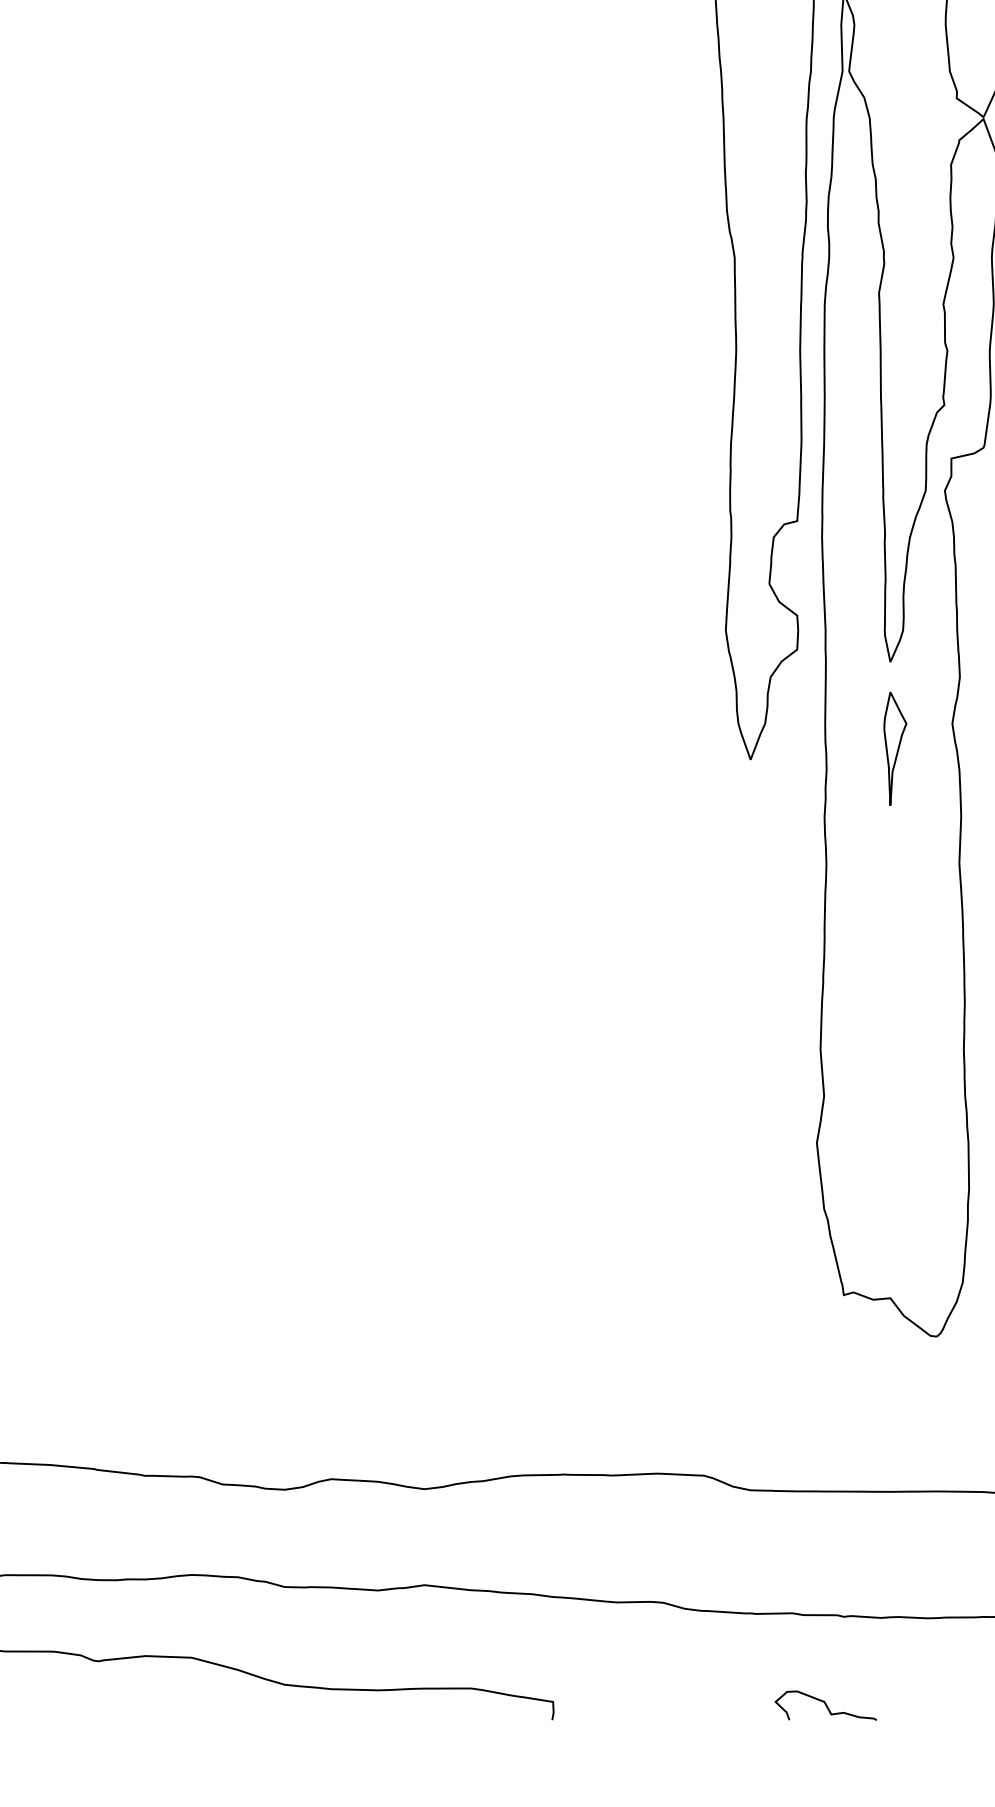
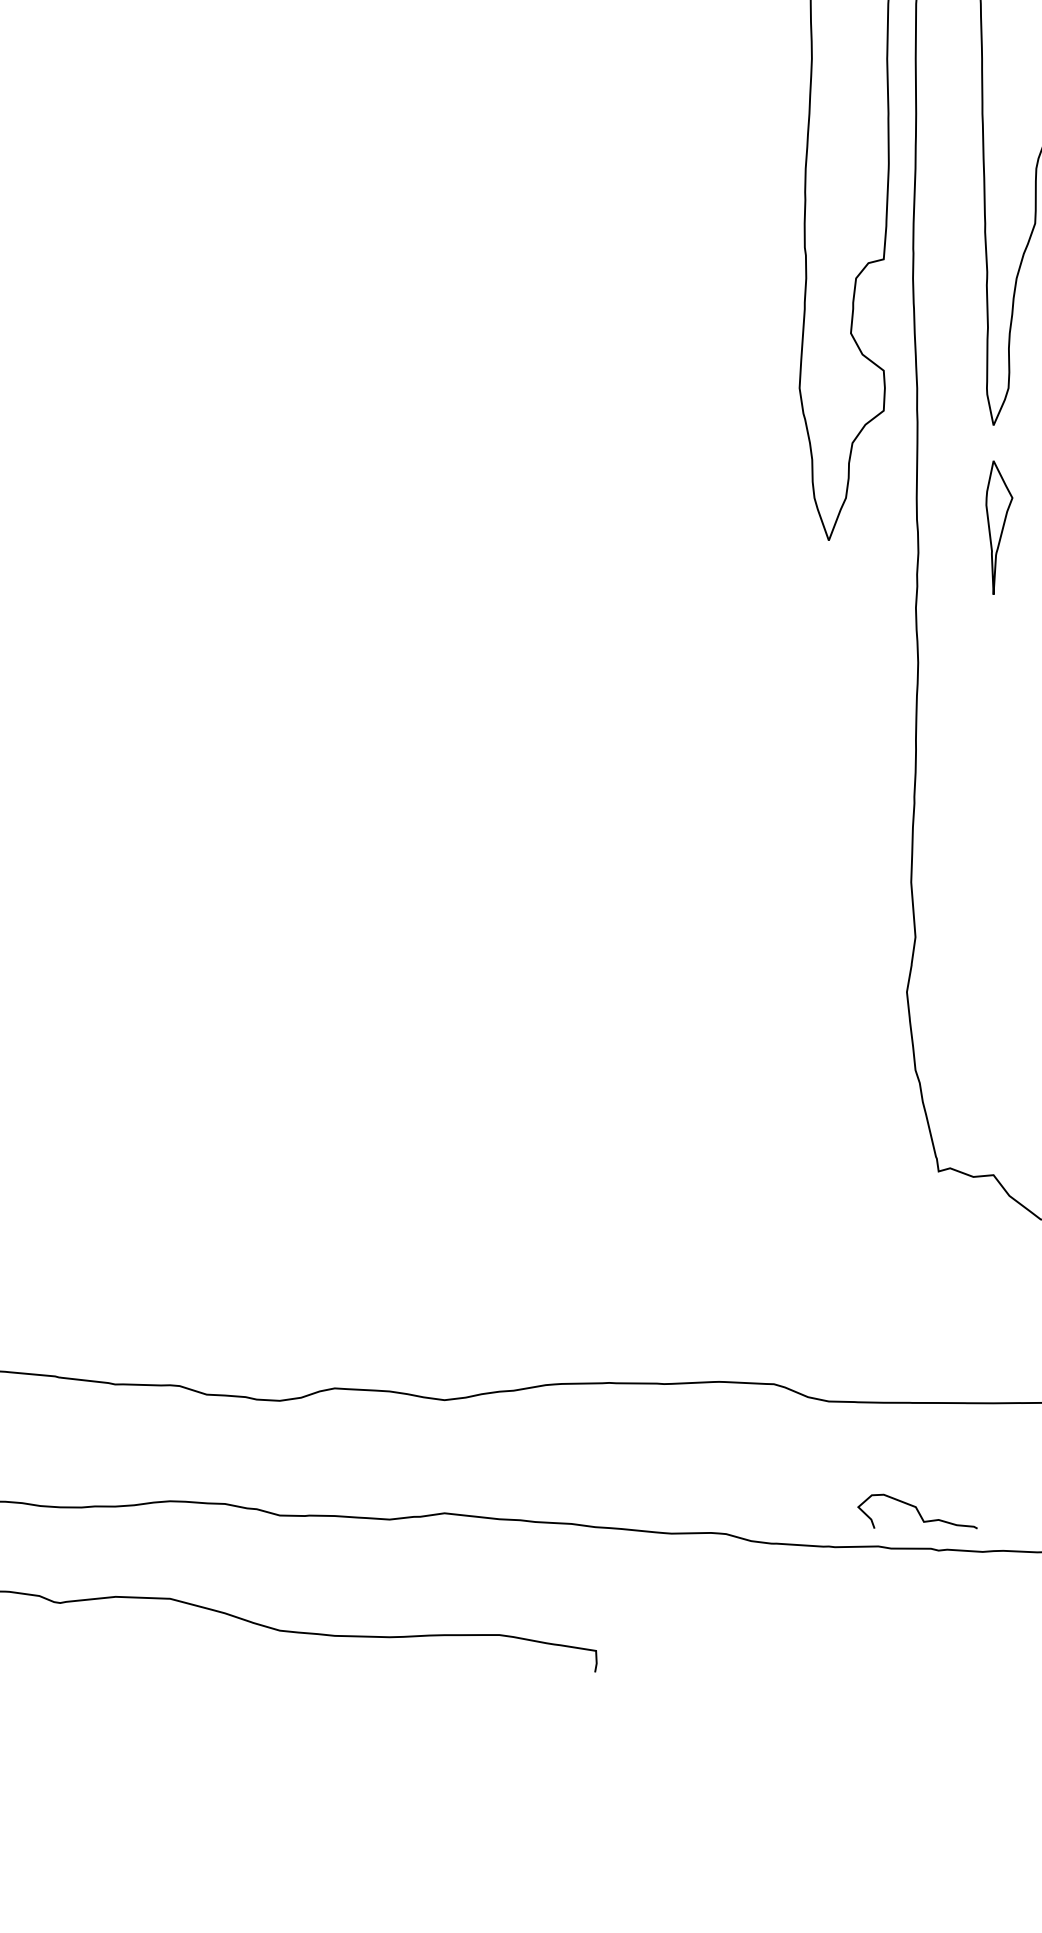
curve: (825, 1705) -> (917, 1511), moved

